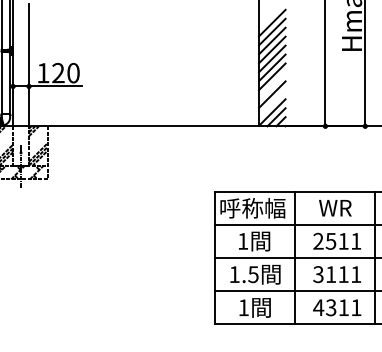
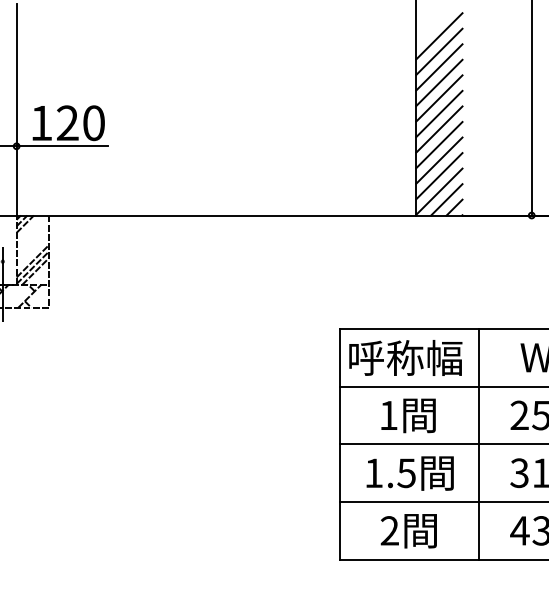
line: (272, 85) -> (439, 144), added
line: (272, 103) -> (439, 175), added
text: (243, 307) -> (389, 530), 1 -> 2

